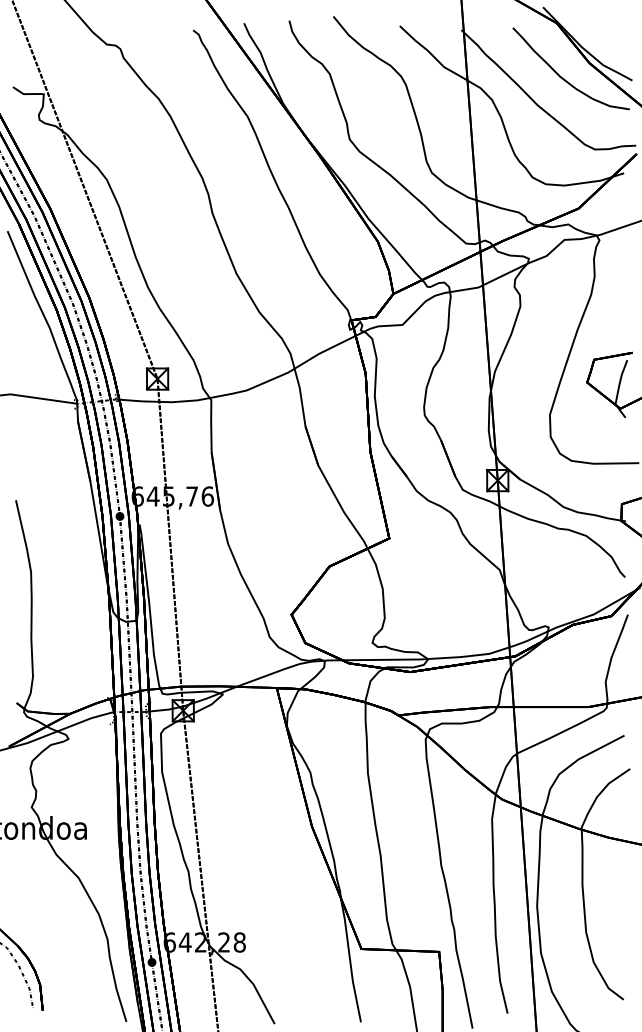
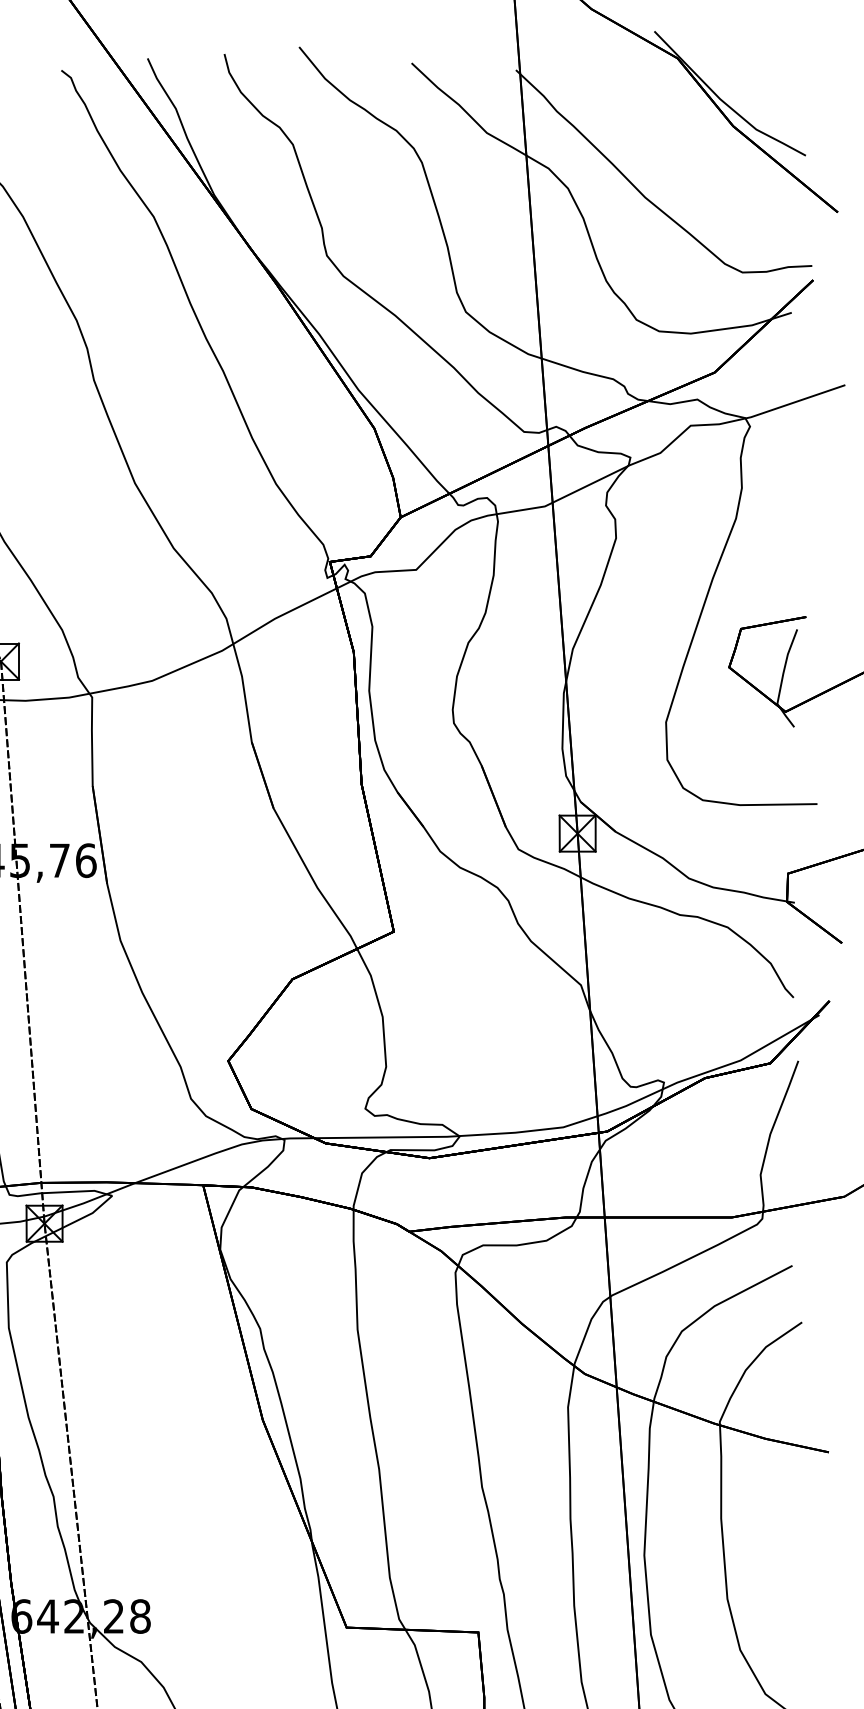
curve: (564, 78) -> (690, 152), removed

